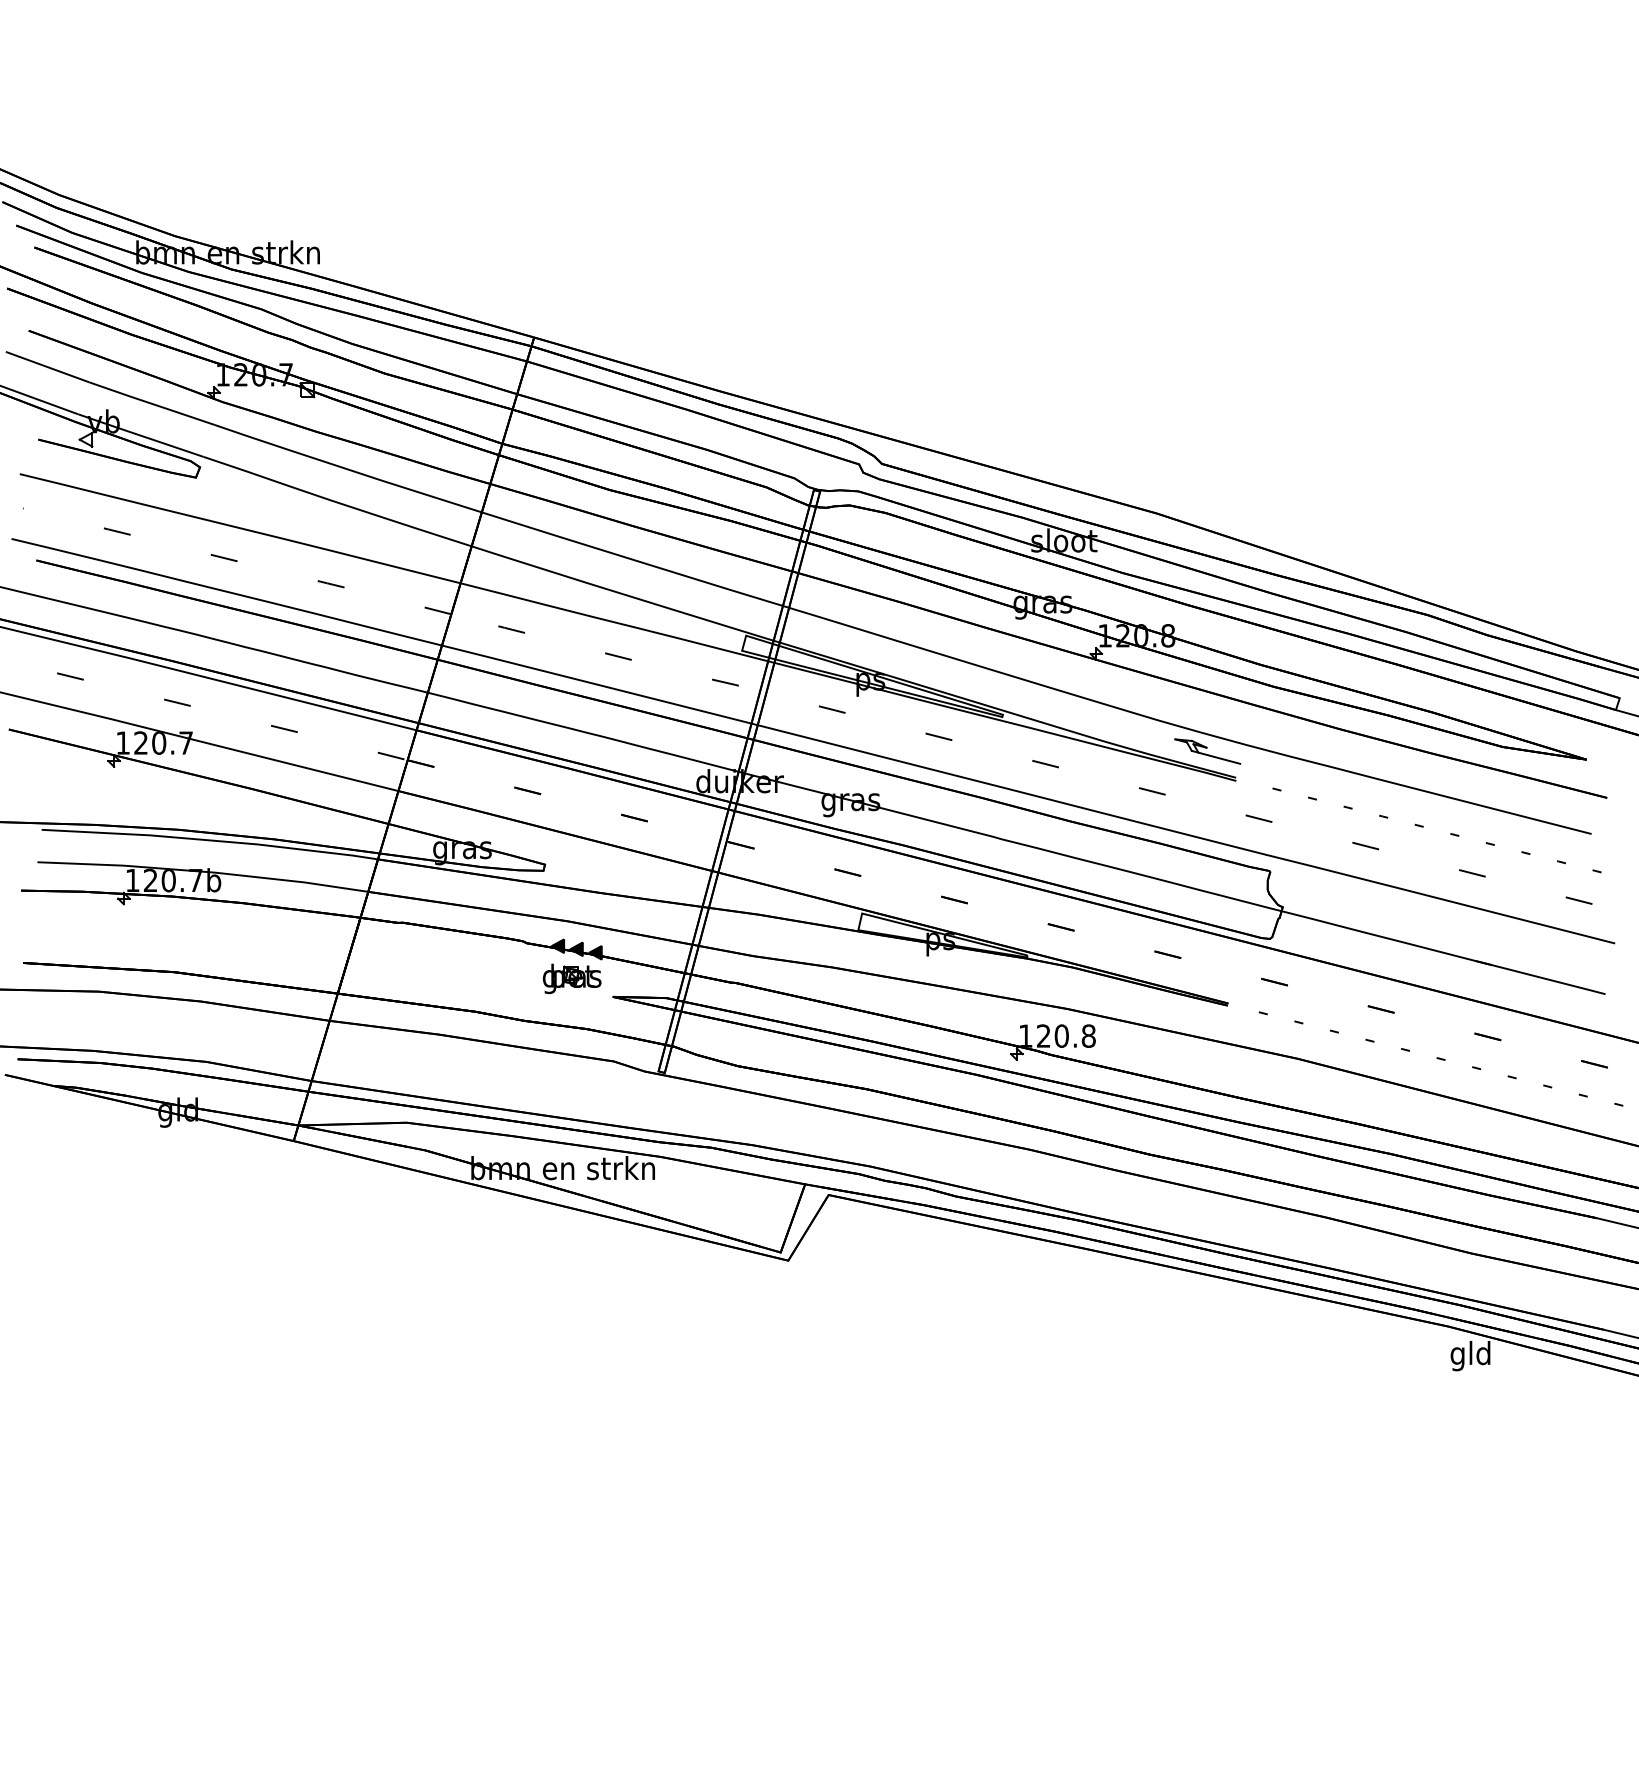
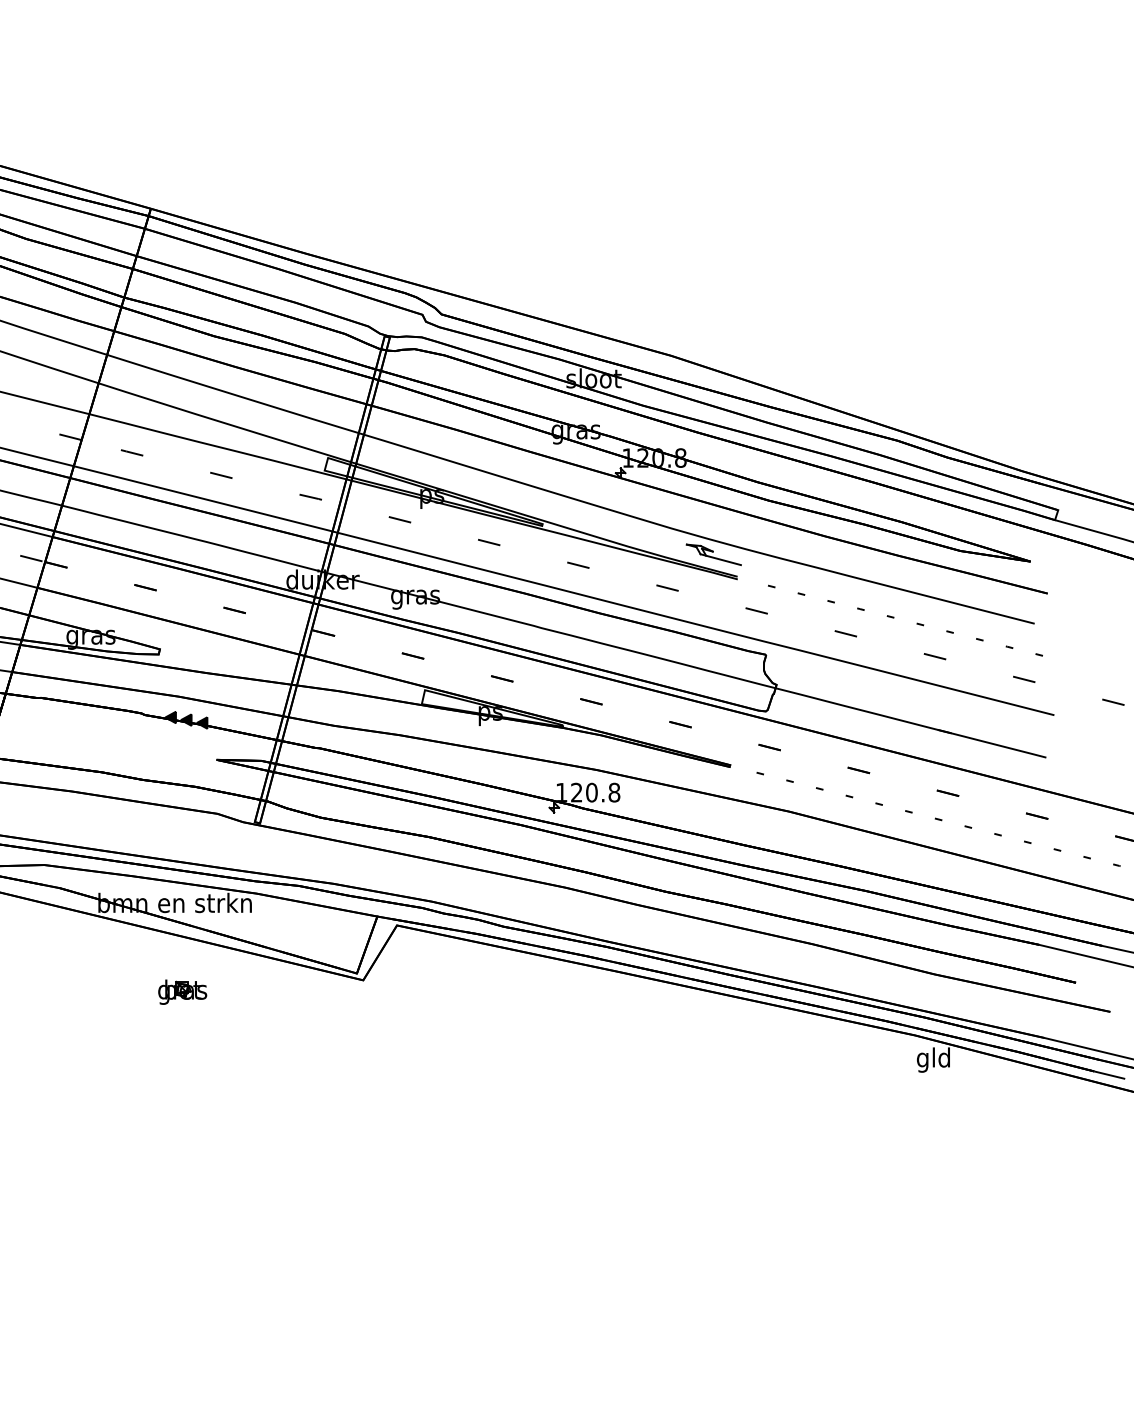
part: (571, 978) -> (182, 991), moved

